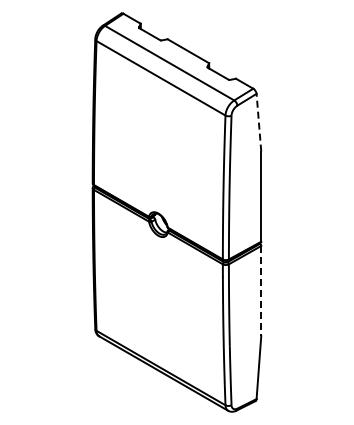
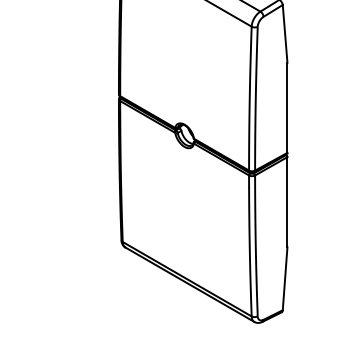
line: (258, 122) -> (284, 33), dashed -> solid
line: (261, 291) -> (287, 202), dashed -> solid

